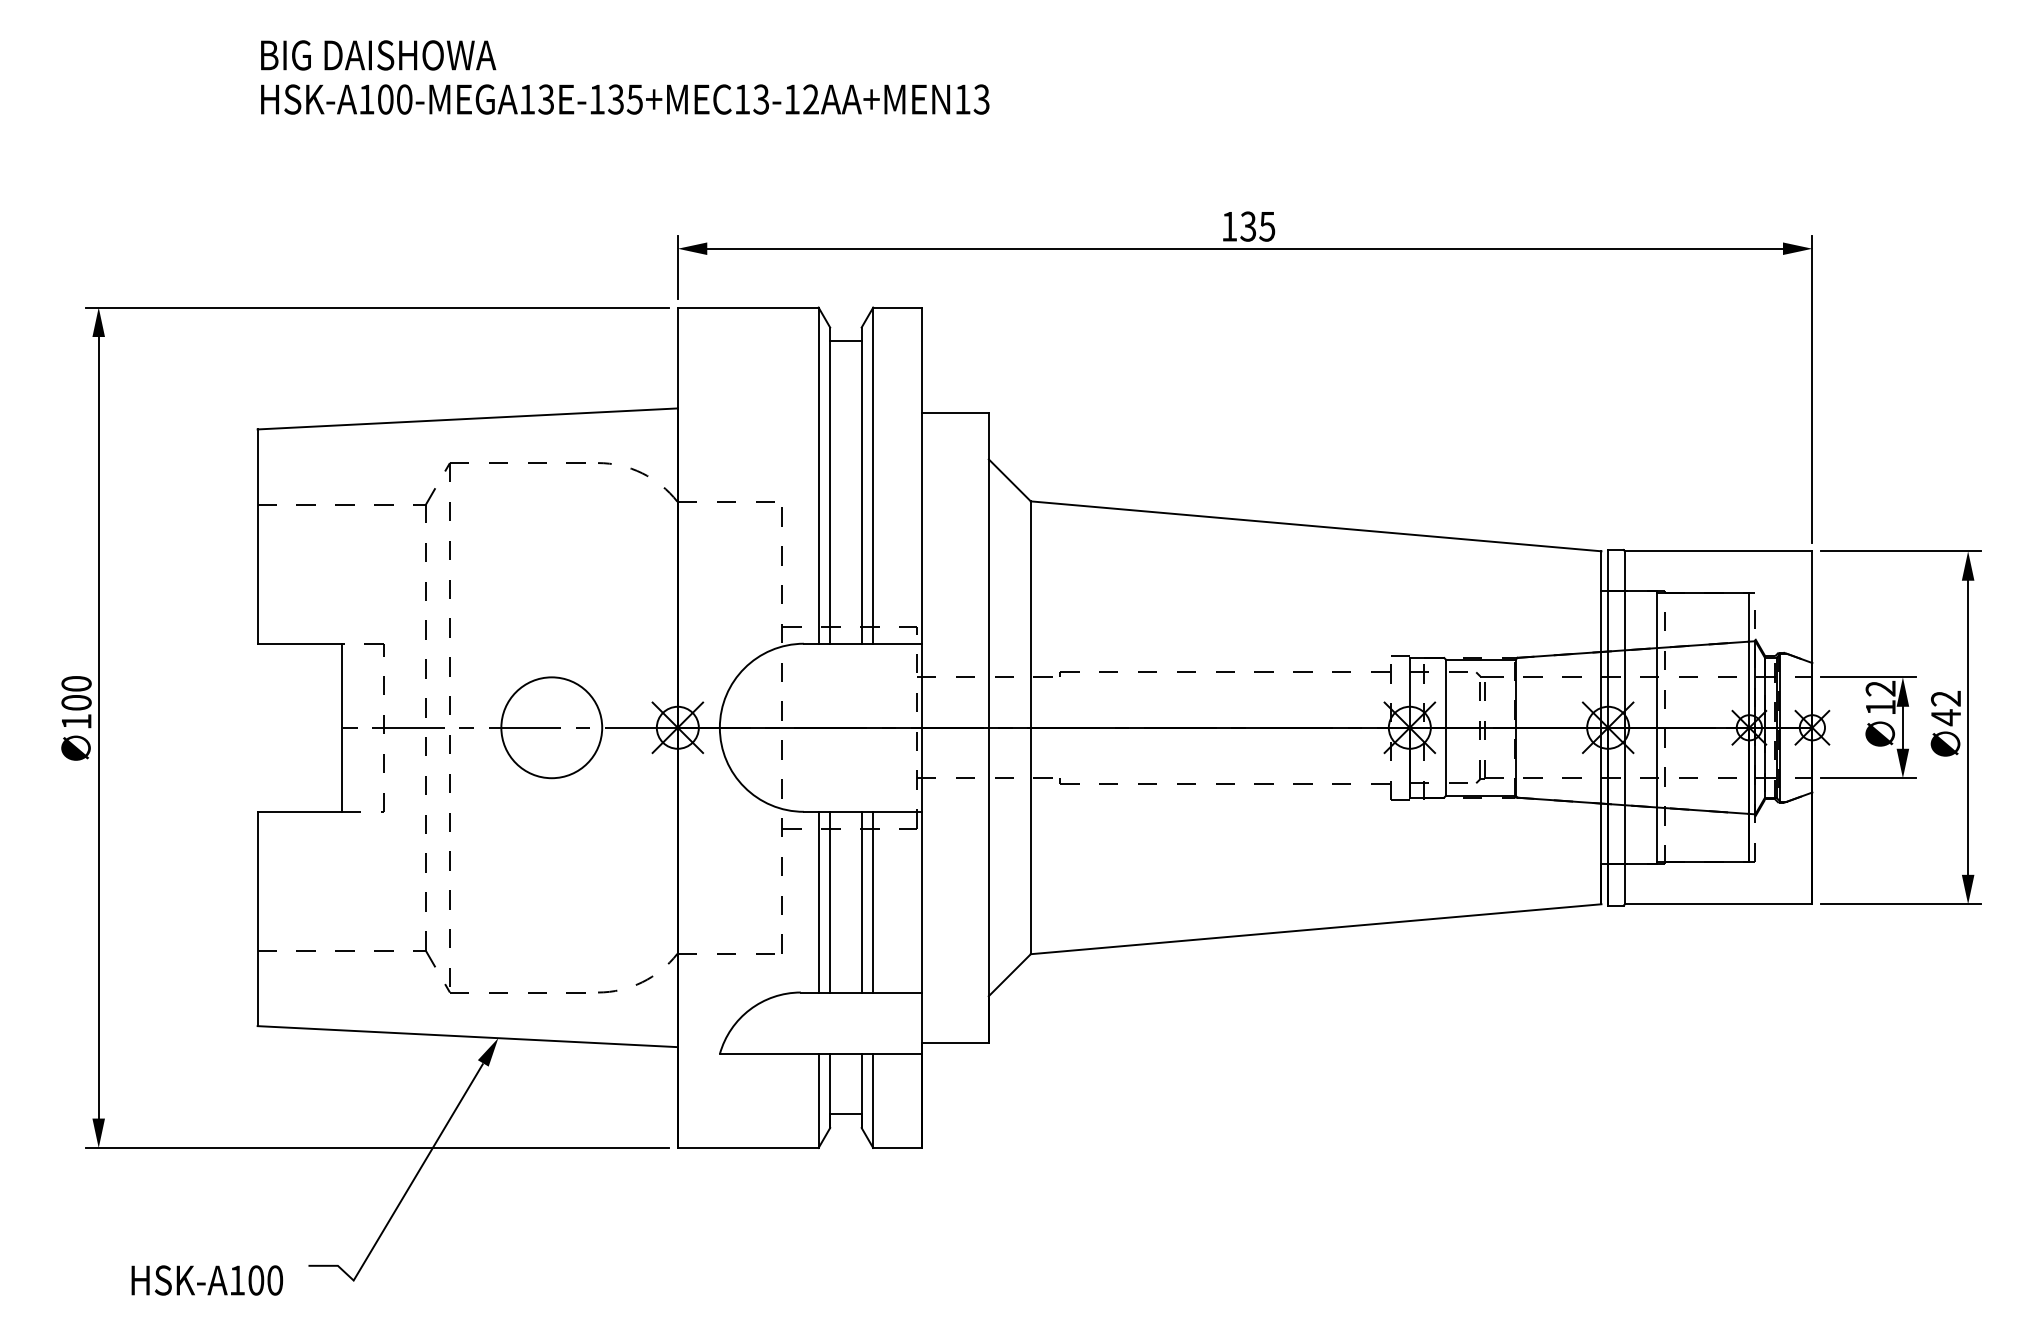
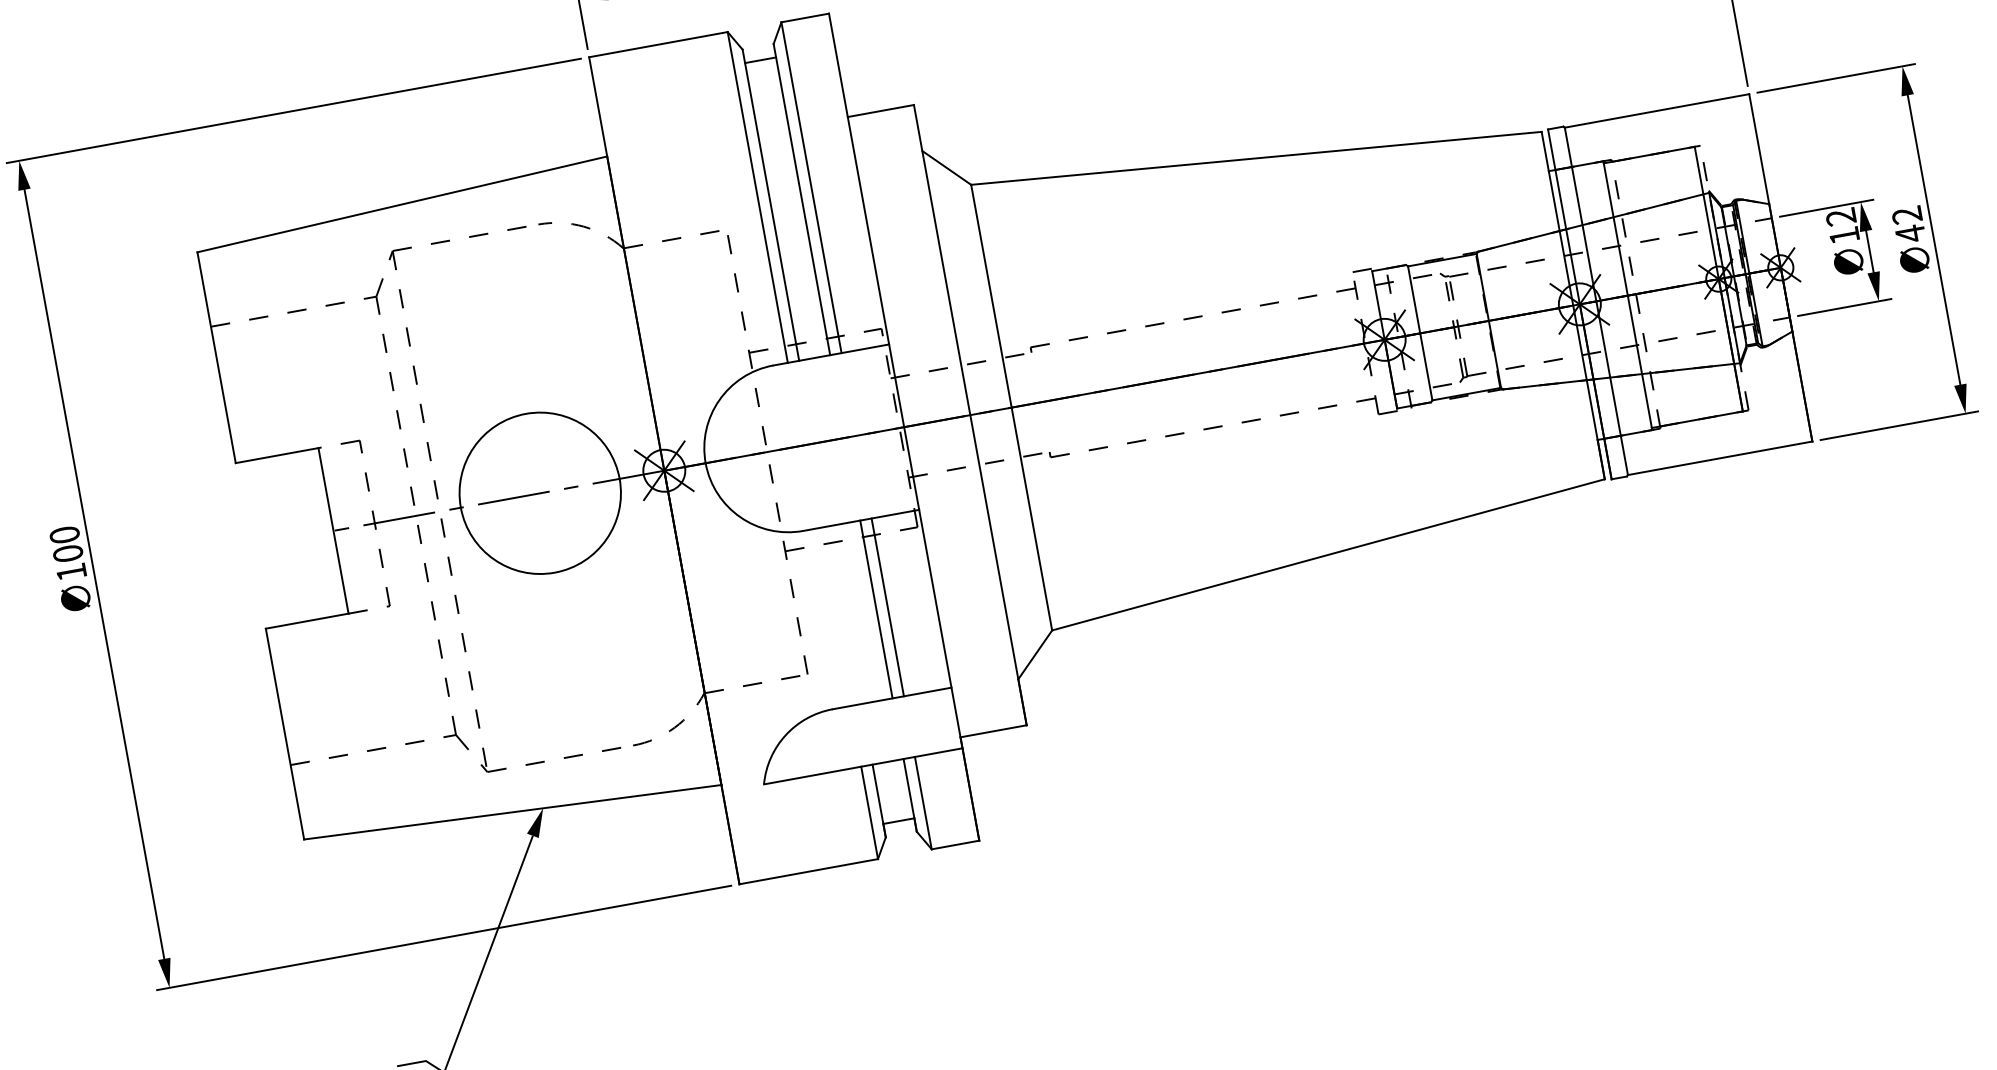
circle: (551, 727) -> (539, 493), size x1.6
line: (818, 901) -> (833, 616), removed
line: (830, 901) -> (845, 614), removed

